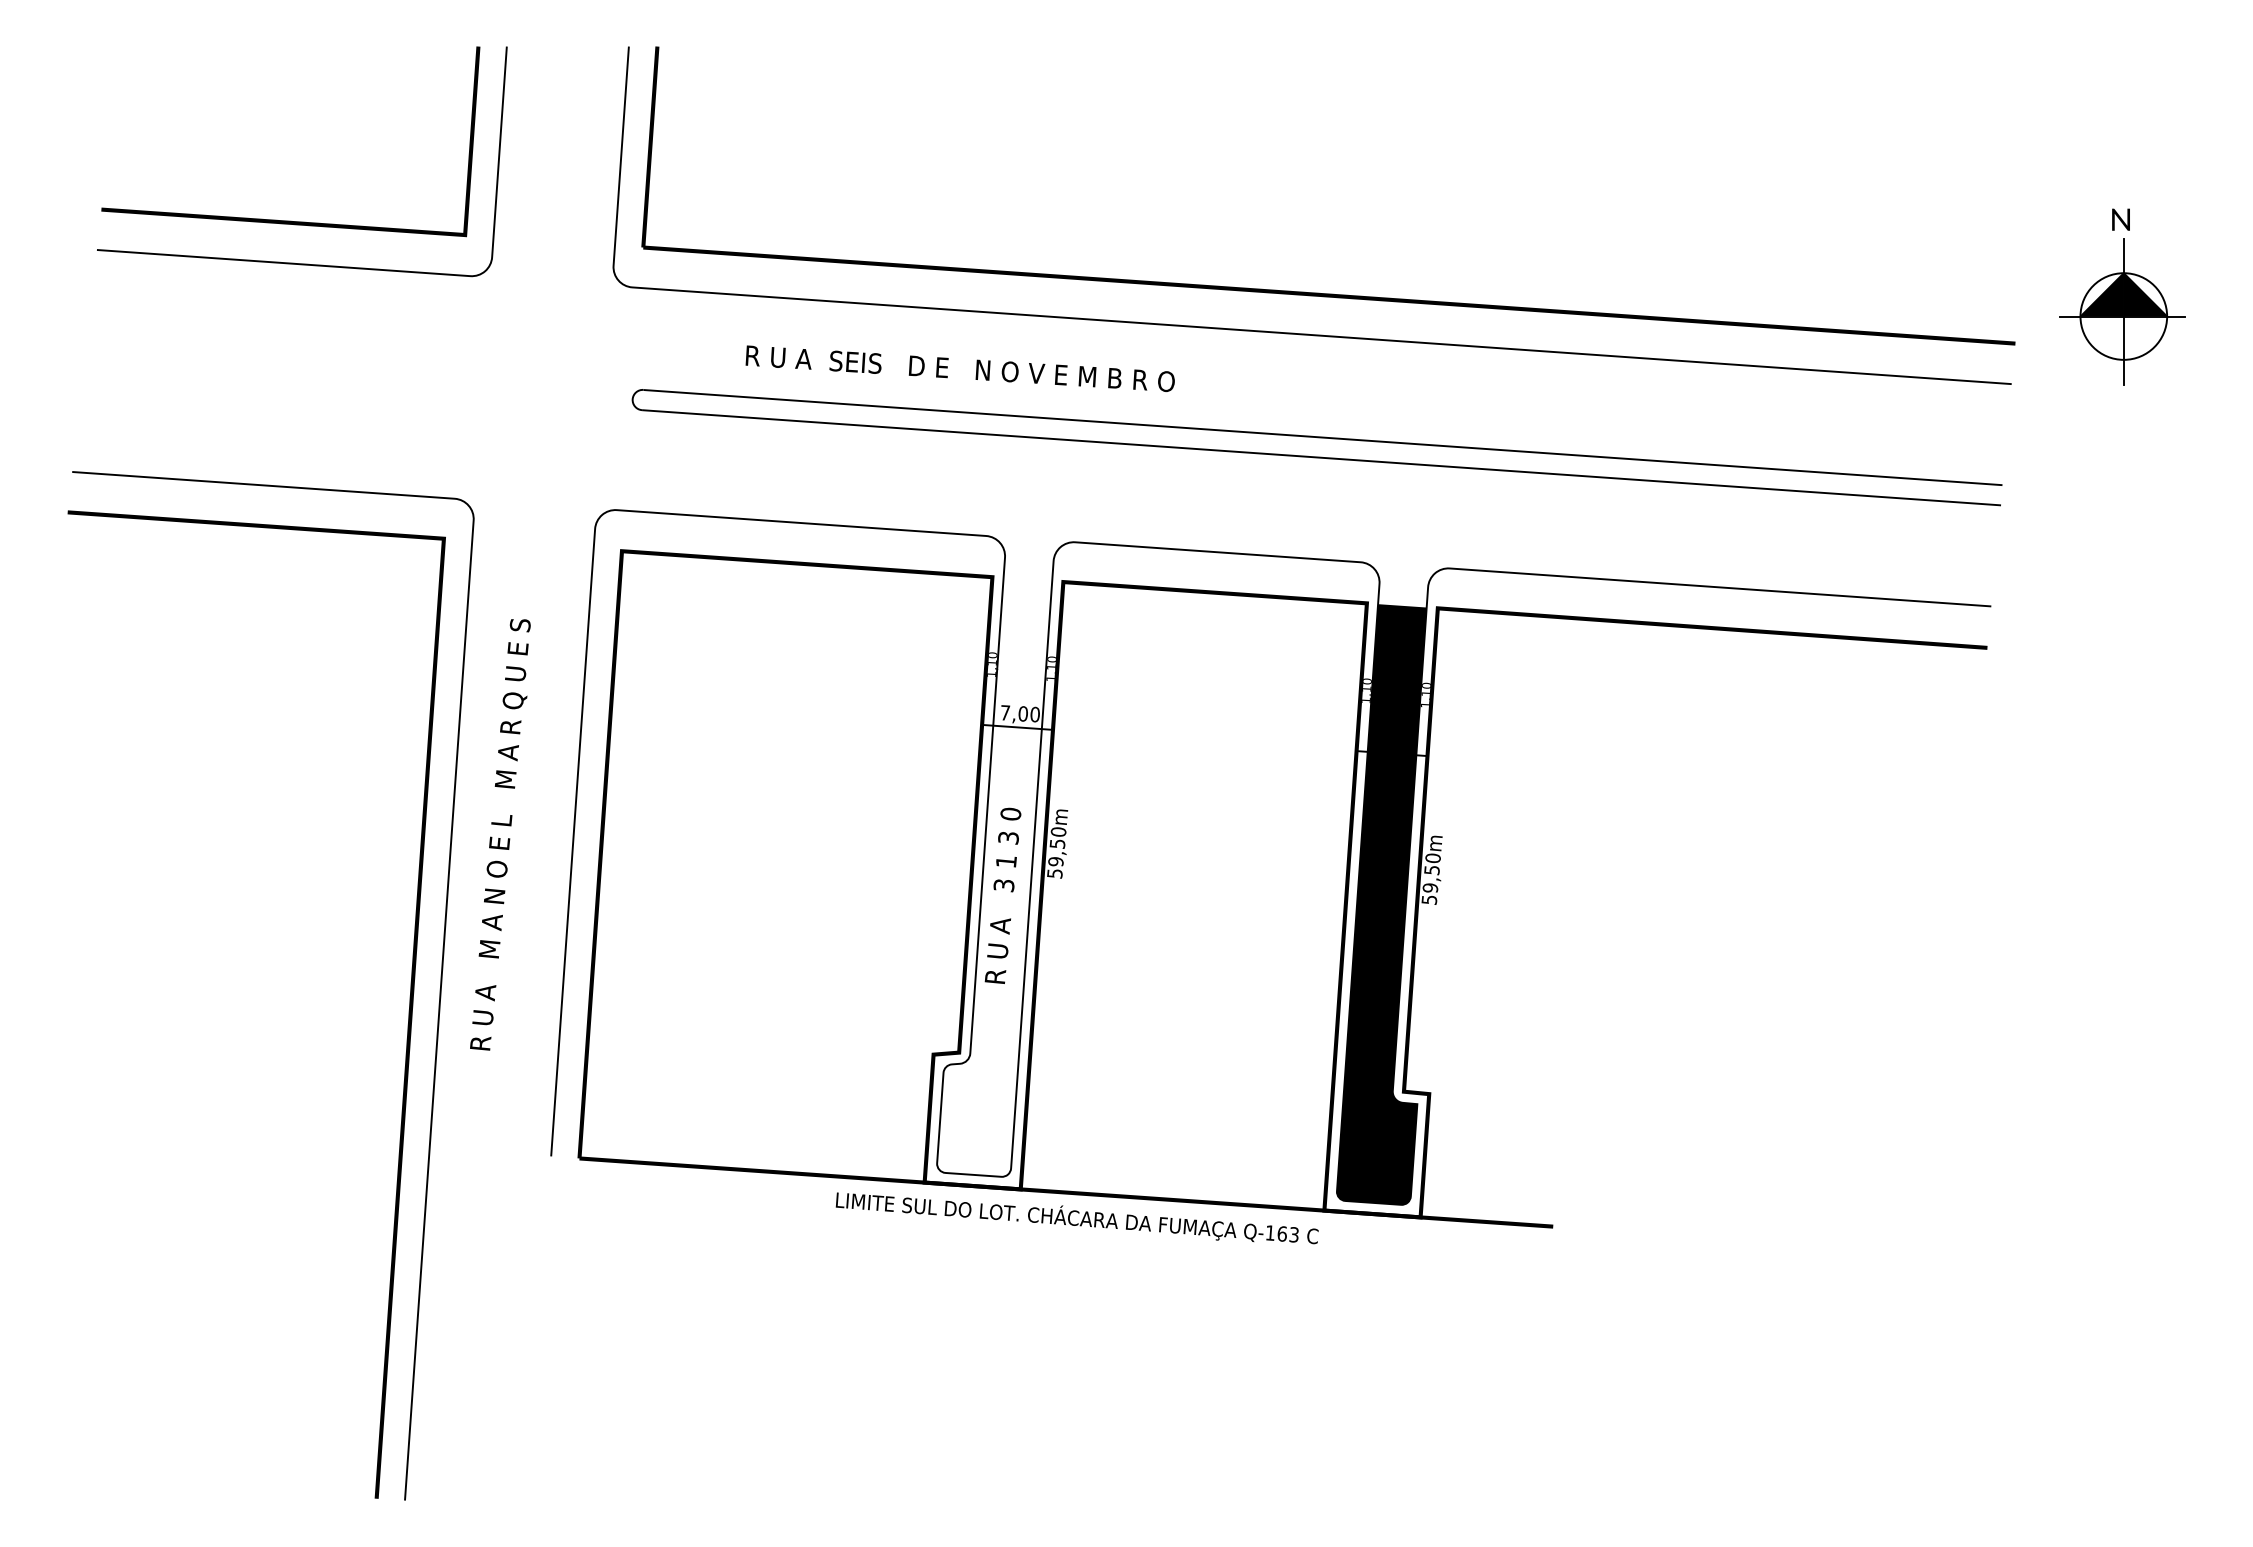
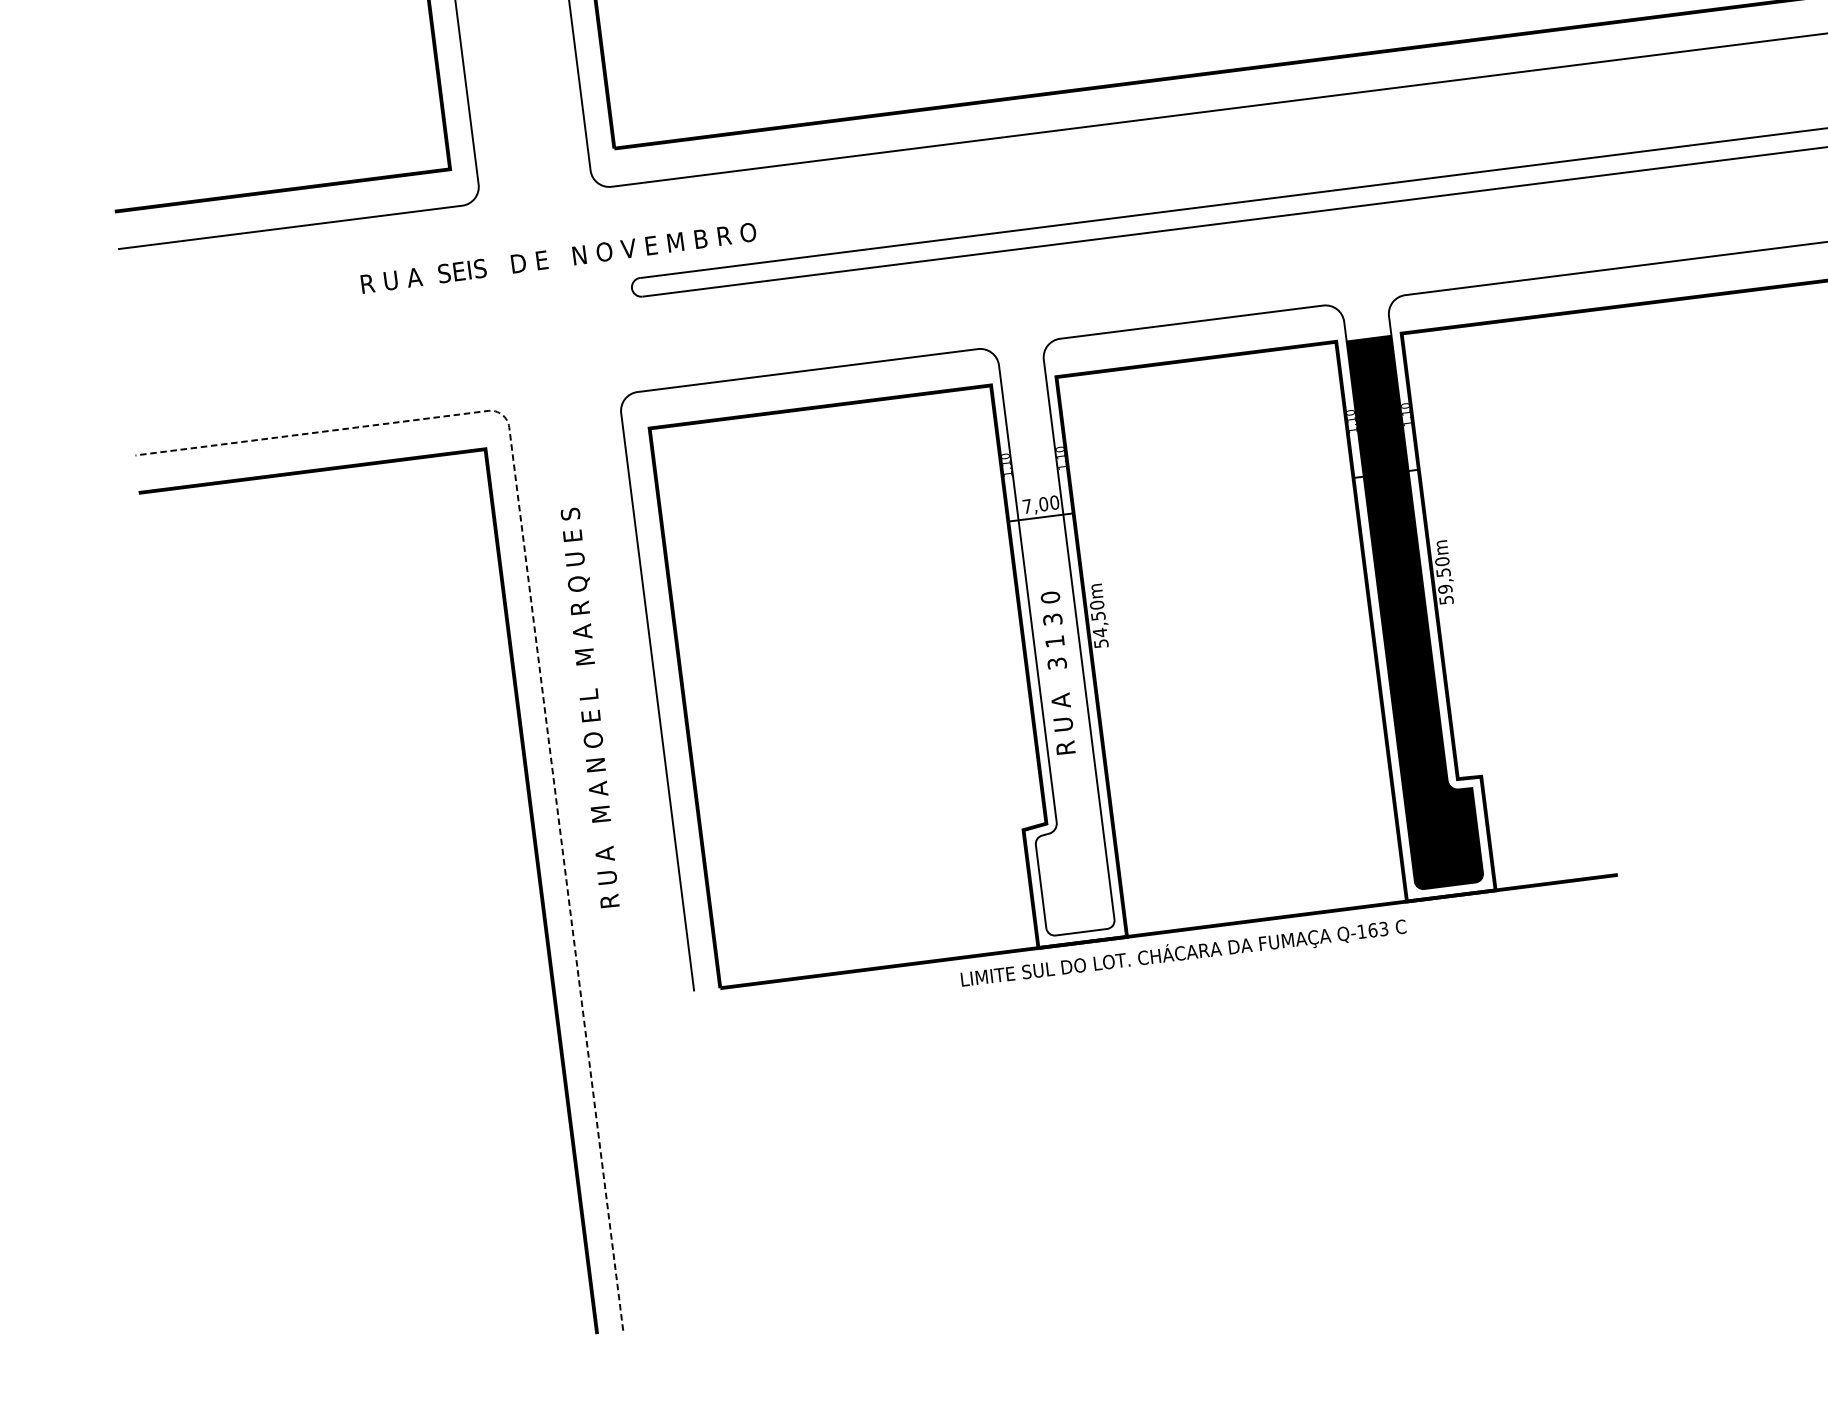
text: (959, 368) -> (557, 258), moved
line: (454, 797) -> (541, 682), solid -> dashed
text: (1055, 861) -> (1099, 632), 59,50m -> 54,50m

